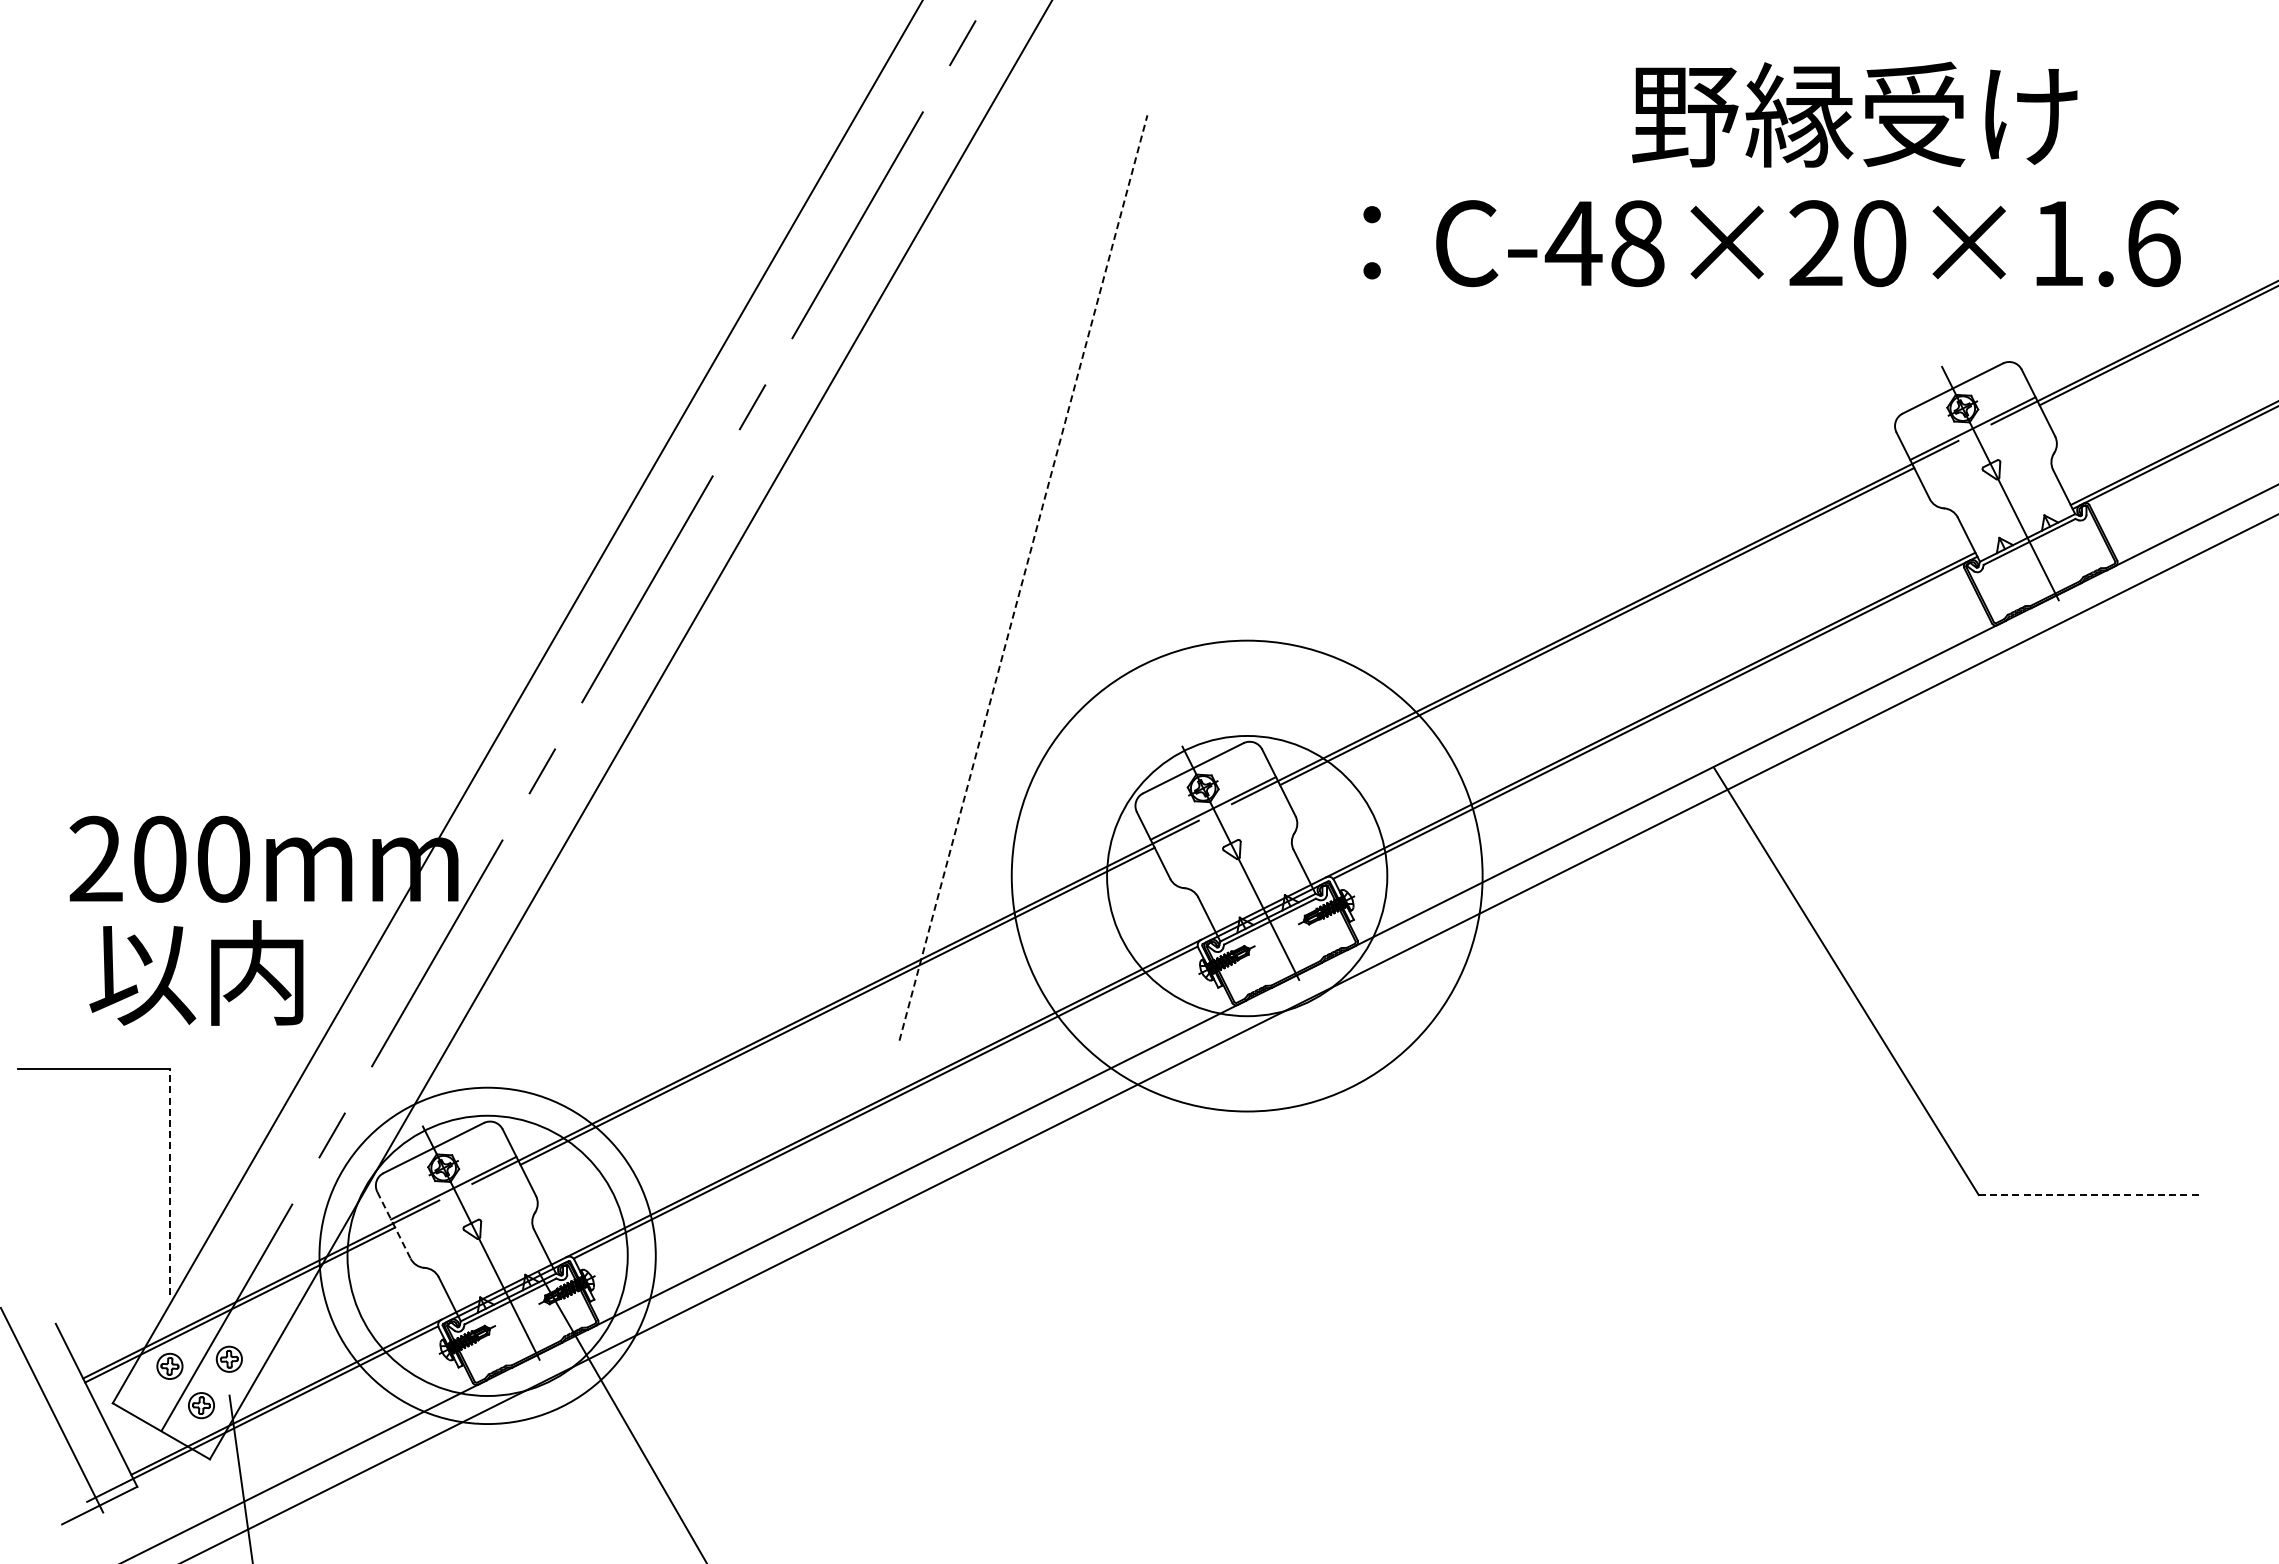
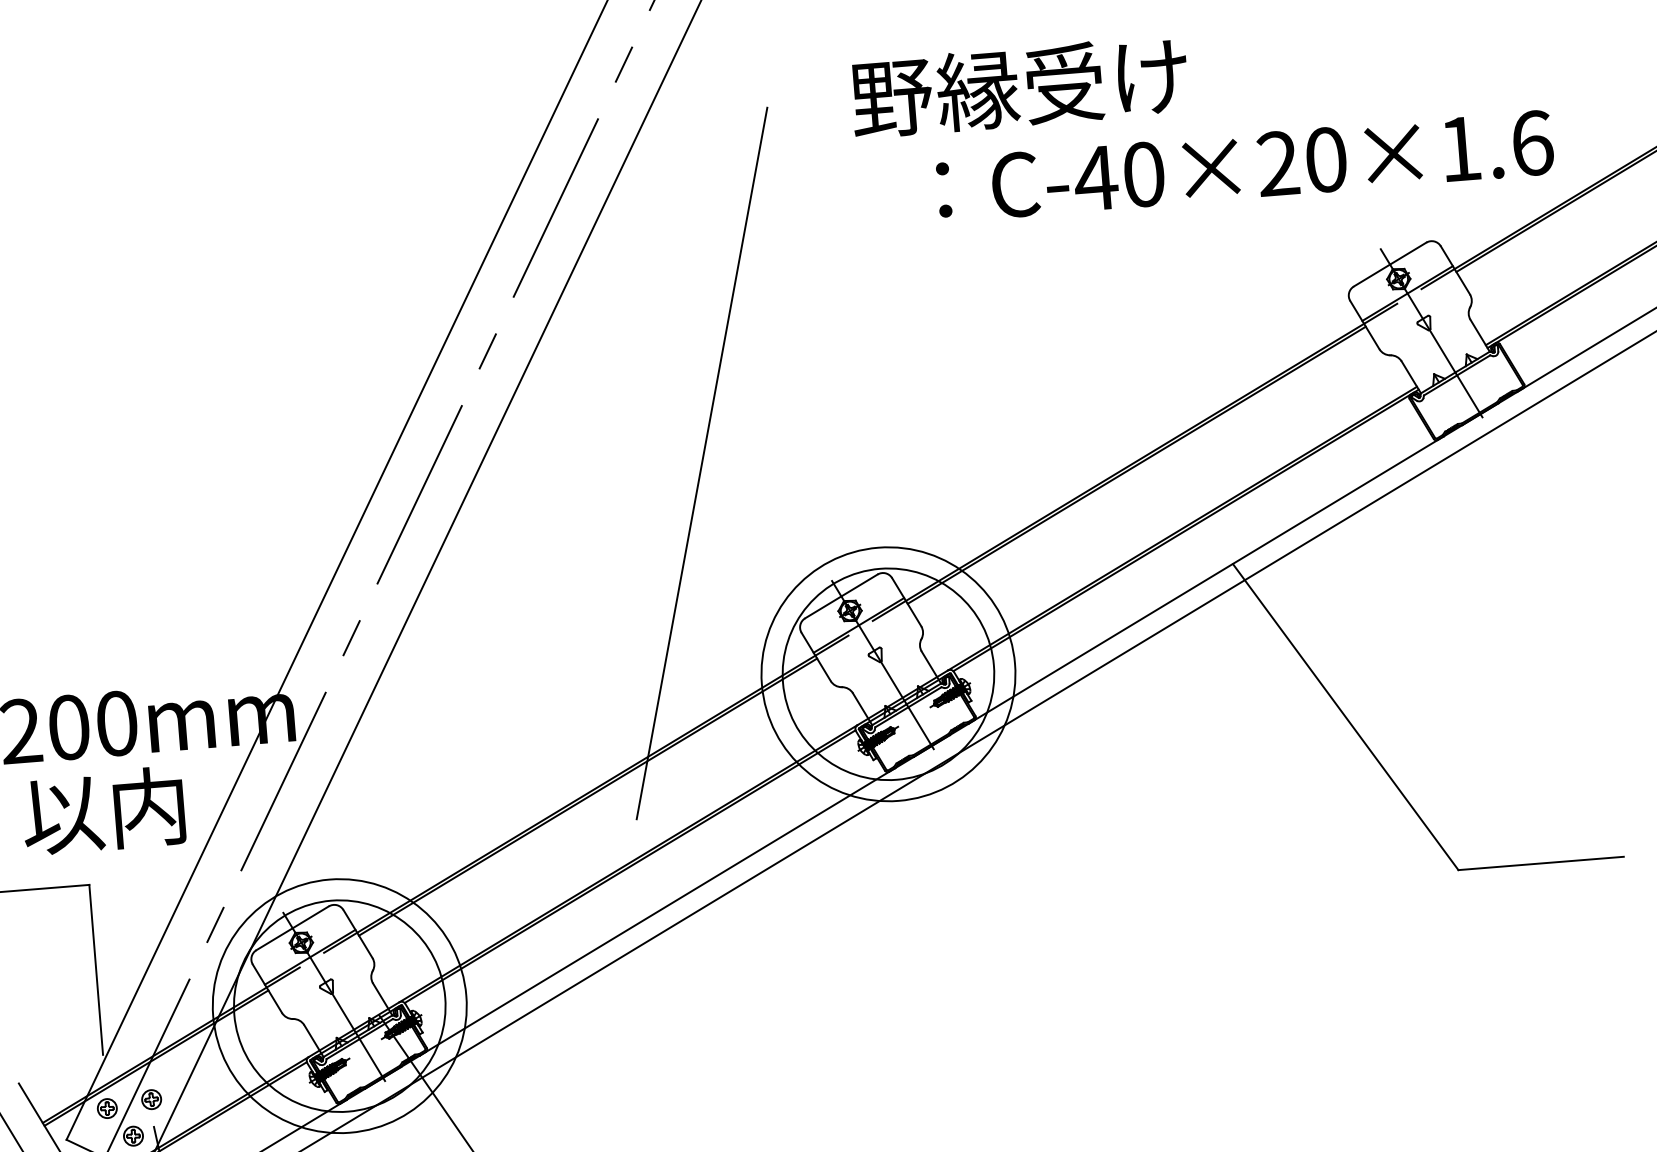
text: (1854, 114) -> (1019, 86), moved
text: (1637, 243) -> (1143, 174), C-48×20×1.6 -> C-40×20×1.6
line: (1023, 578) -> (702, 463), dashed -> solid
circle: (1247, 875) -> (888, 673), size x0.71
line: (169, 1182) -> (95, 970), dashed -> solid
line: (2088, 1195) -> (1541, 863), dashed -> solid
line: (394, 1225) -> (267, 988), dashed -> solid

